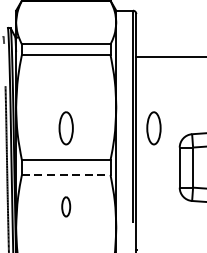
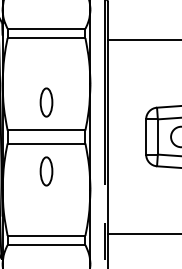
part: (153, 128) -> (123, 102), removed
line: (66, 175) -> (46, 143), dashed -> solid
part: (66, 206) -> (46, 171), size x1.67

